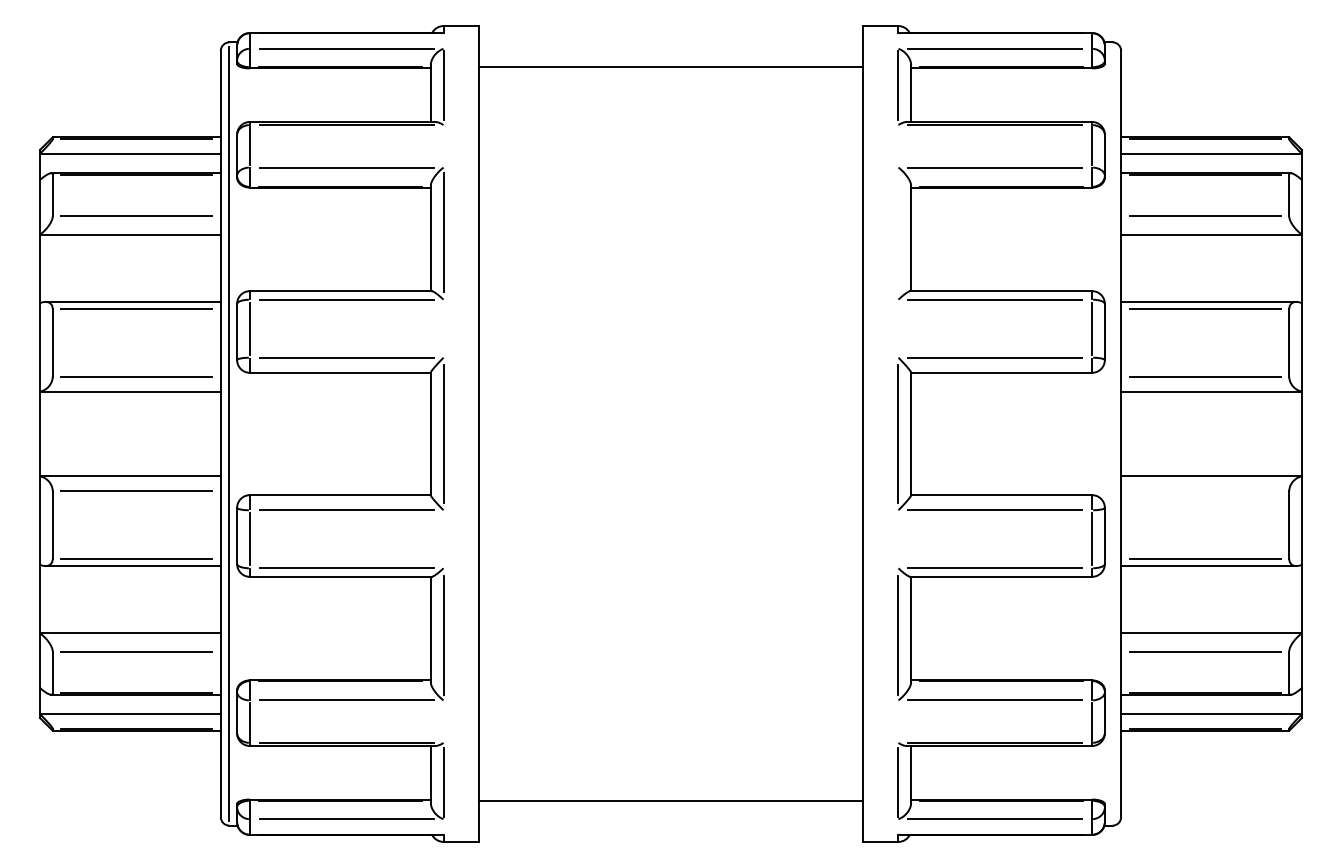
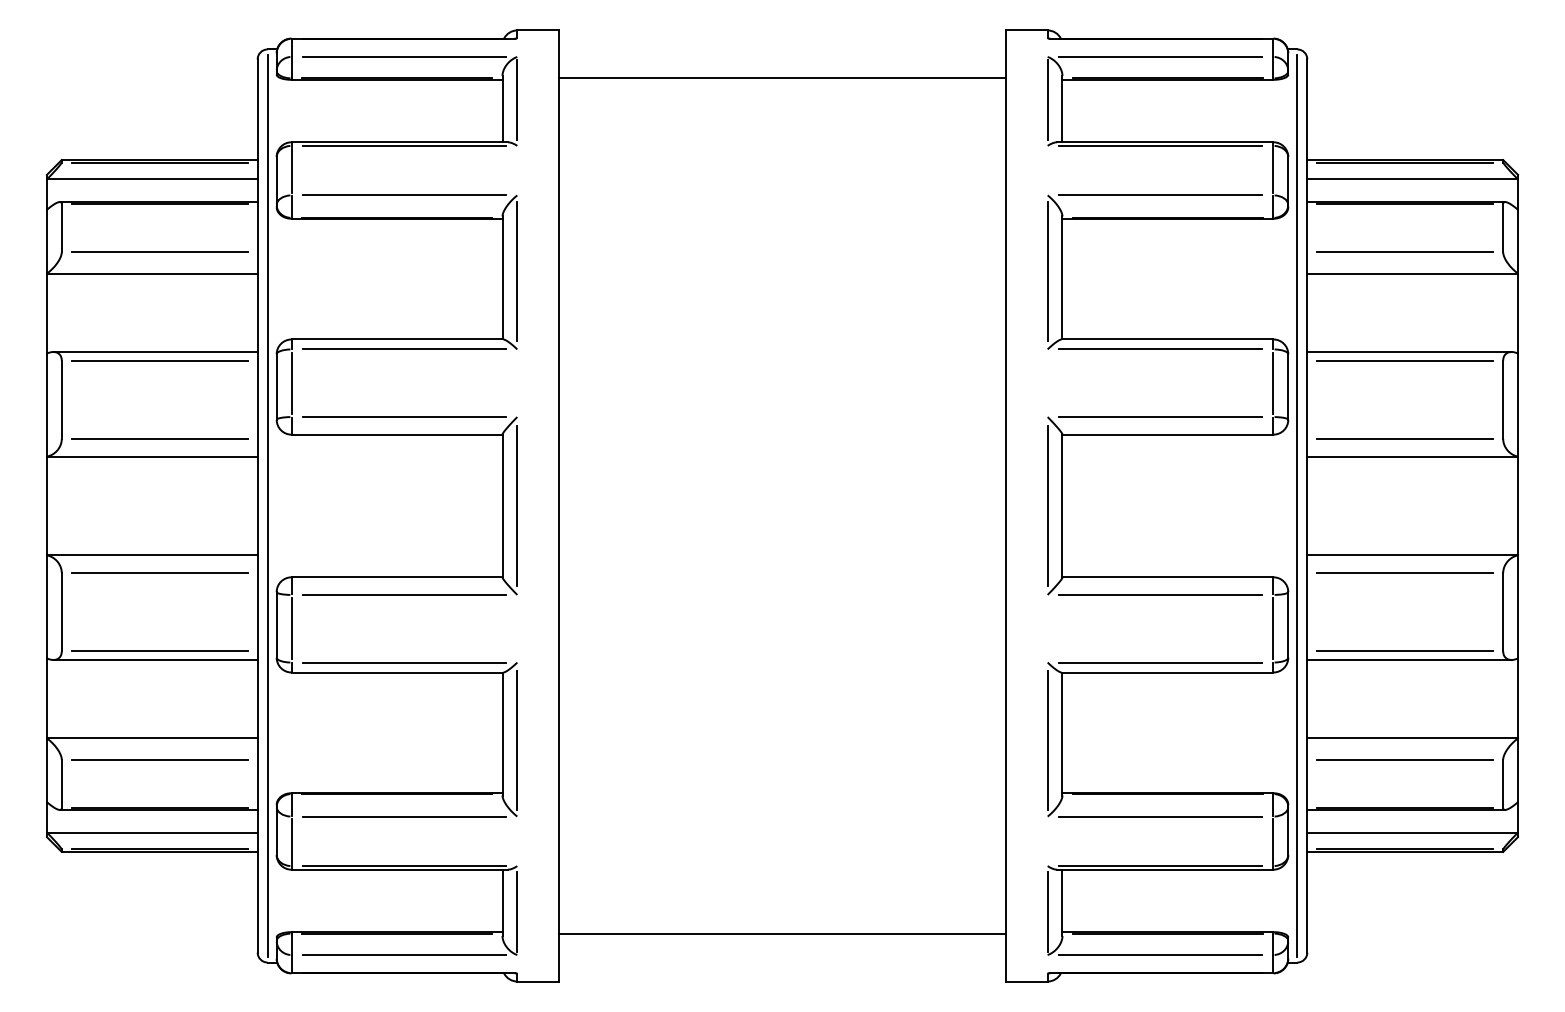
line: (898, 232) -> (1047, 271), added
line: (1112, 433) -> (1297, 505), added
line: (1204, 491) -> (1404, 572), added

